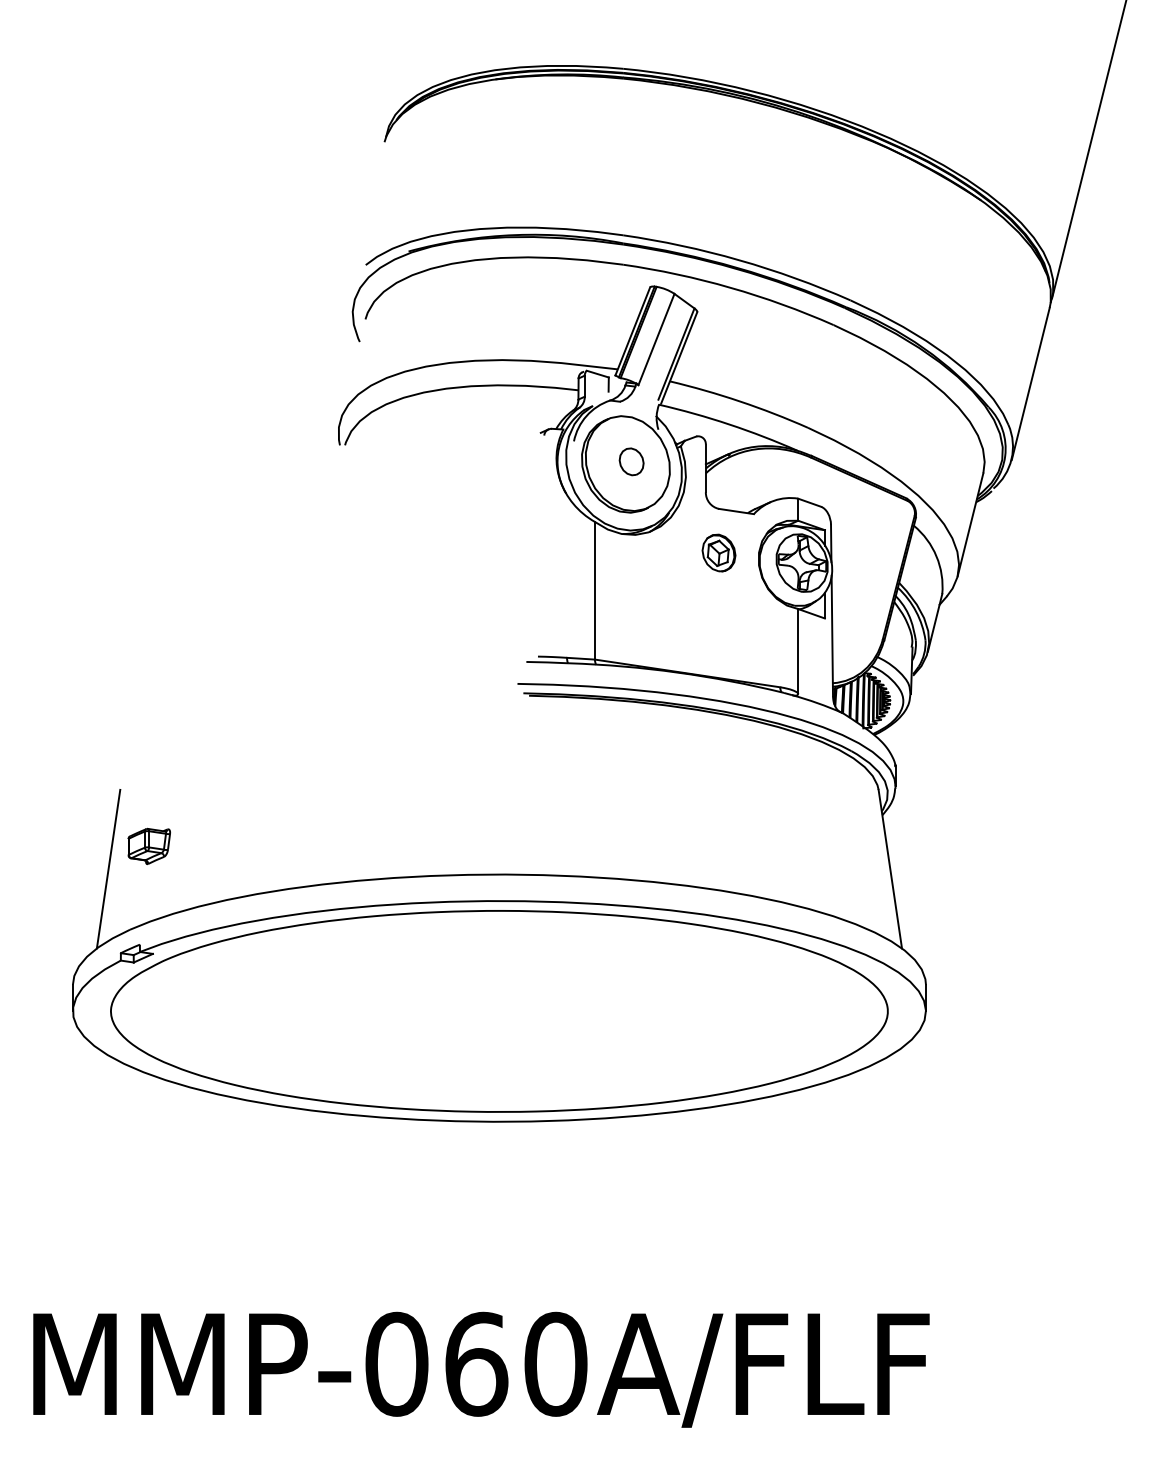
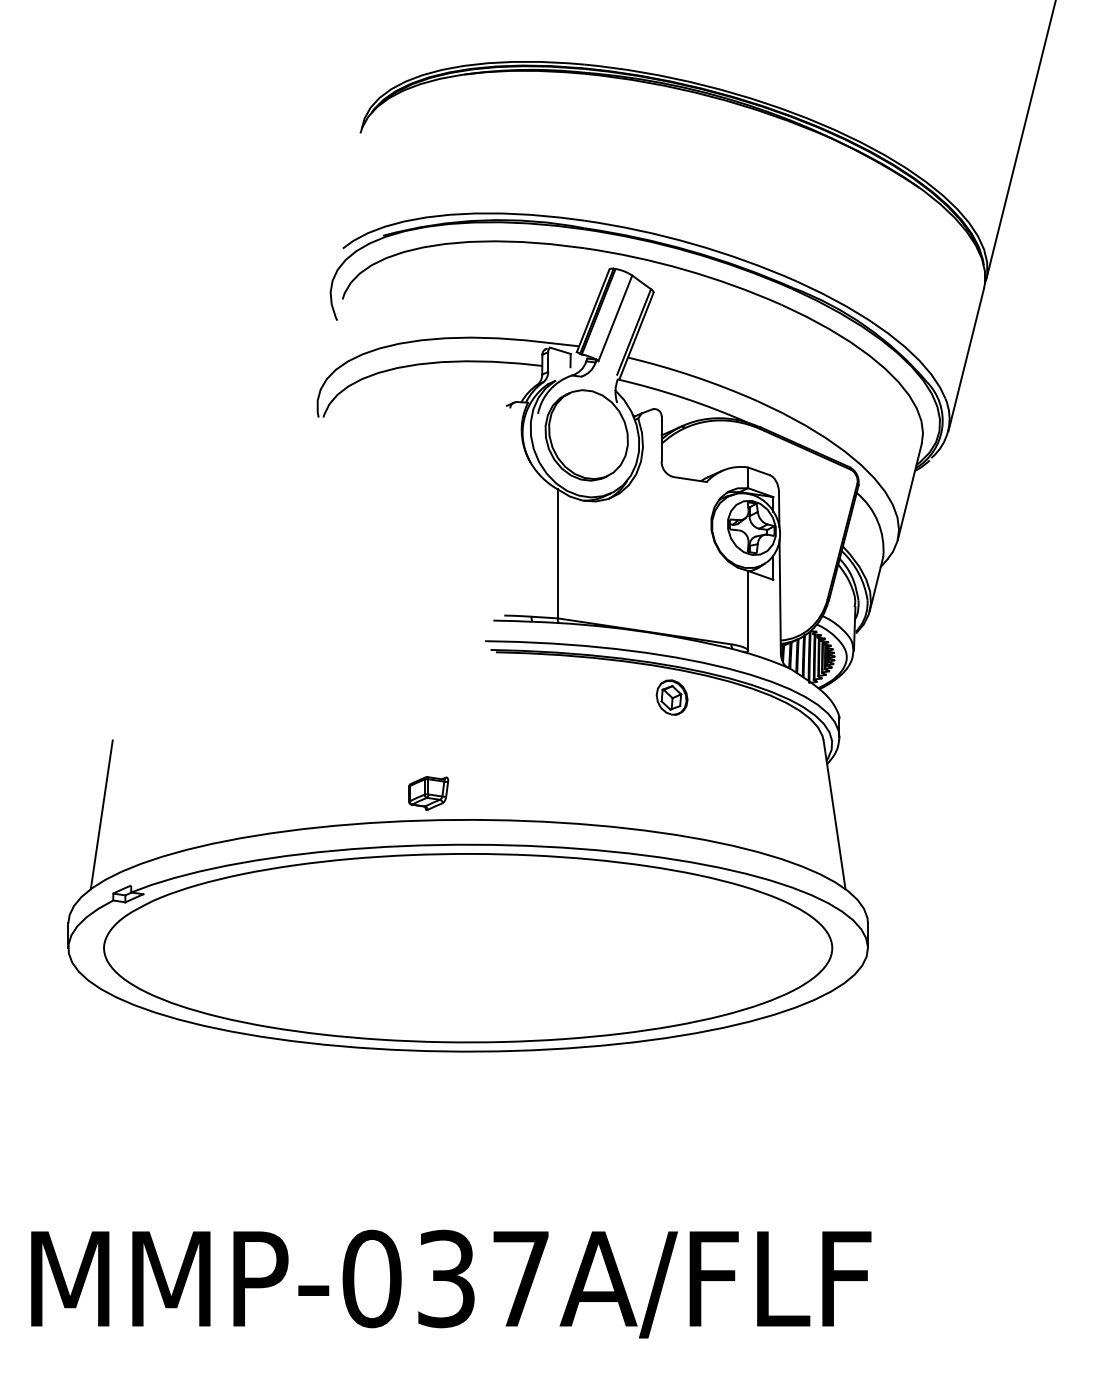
part: (631, 461) -> (591, 432), removed
part: (718, 552) -> (671, 697), moved
part: (148, 845) -> (427, 792), moved
text: (516, 1363) -> (484, 1278), MMP-060A/FLF -> MMP-037A/FLF

